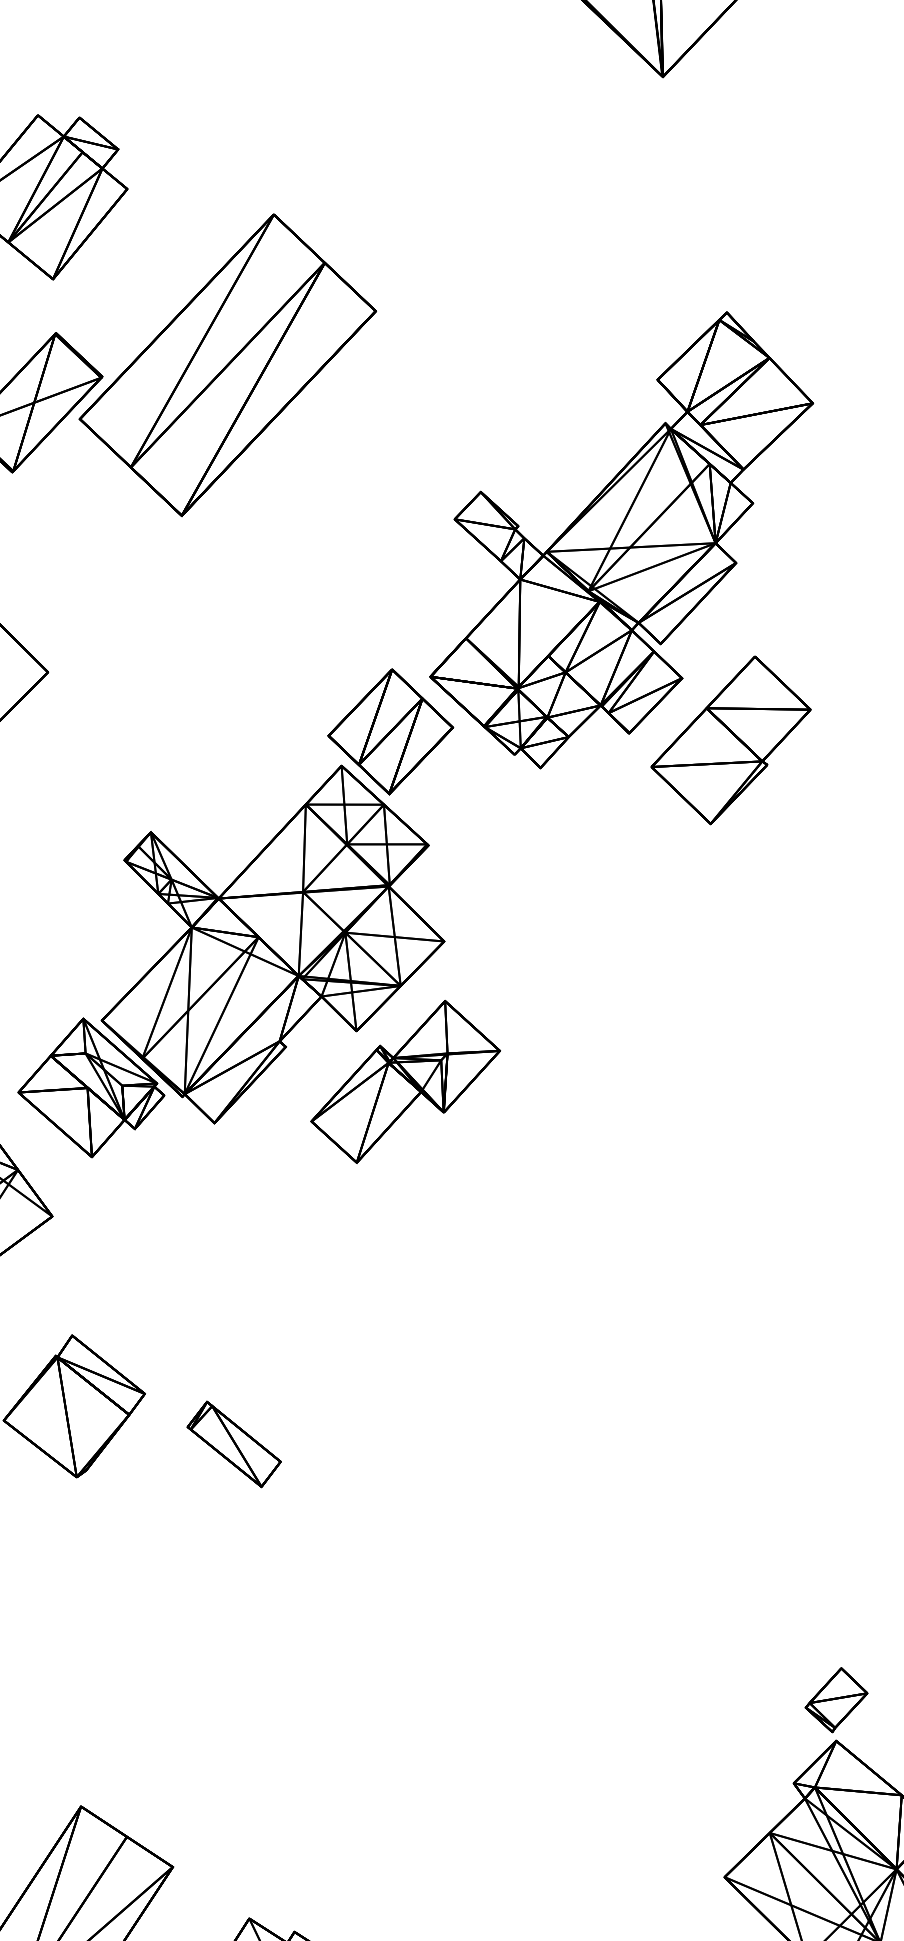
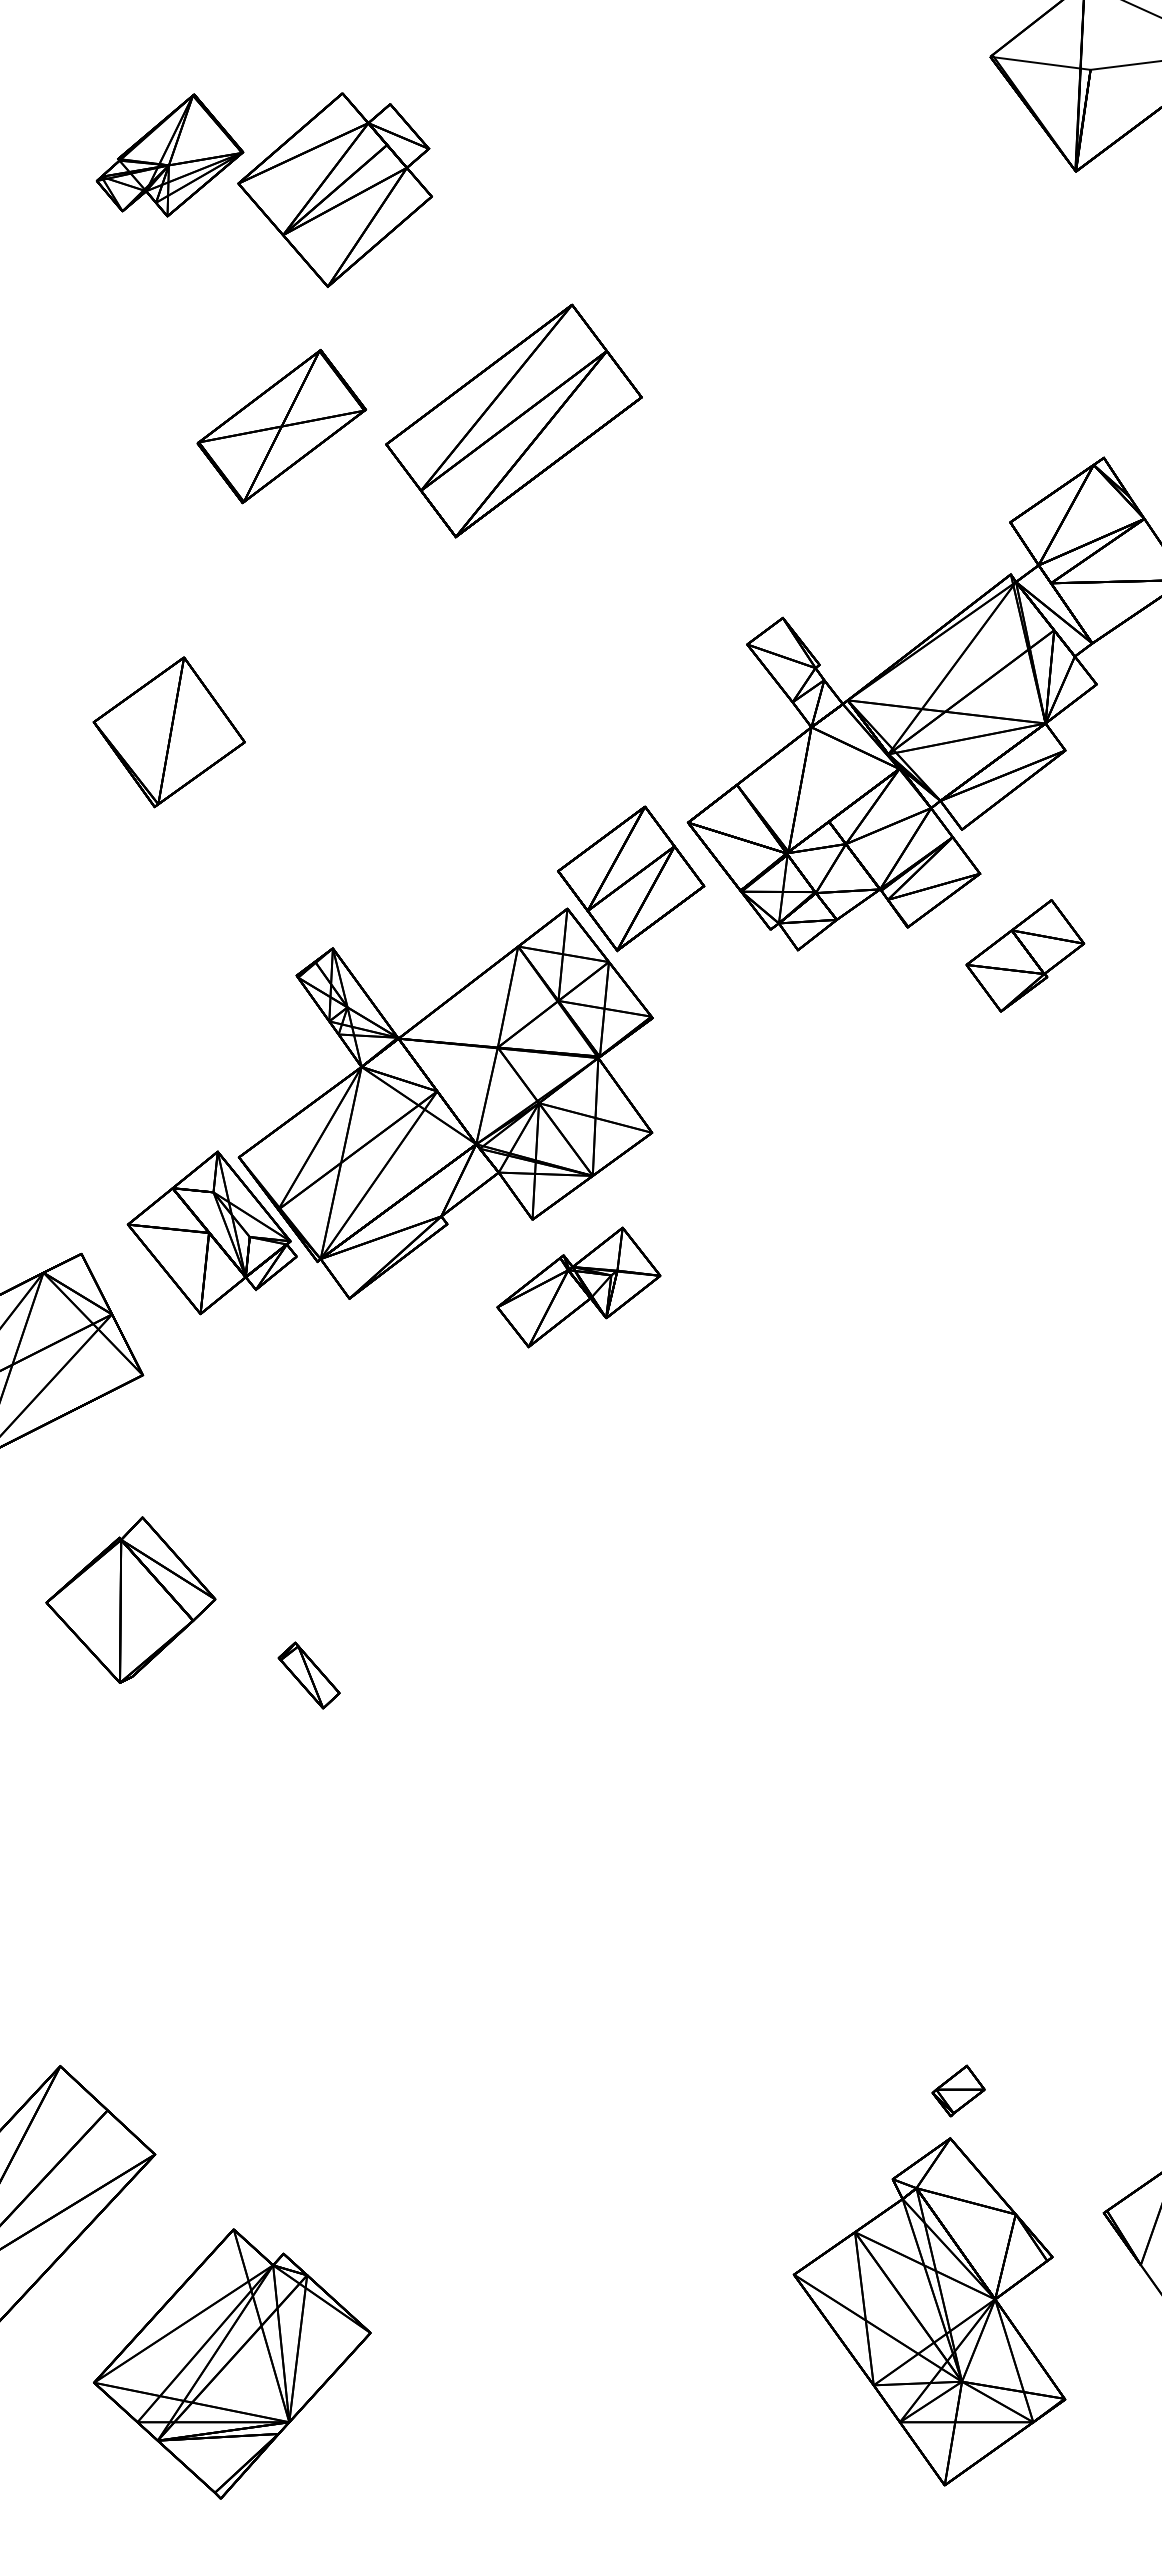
part: (227, 364) -> (513, 420), size x0.7
part: (731, 740) -> (1025, 955), size x0.6
part: (404, 1081) -> (578, 1287), size x0.7
part: (233, 1444) -> (308, 1675), size x0.6
part: (836, 1699) -> (958, 2090), size x0.7

